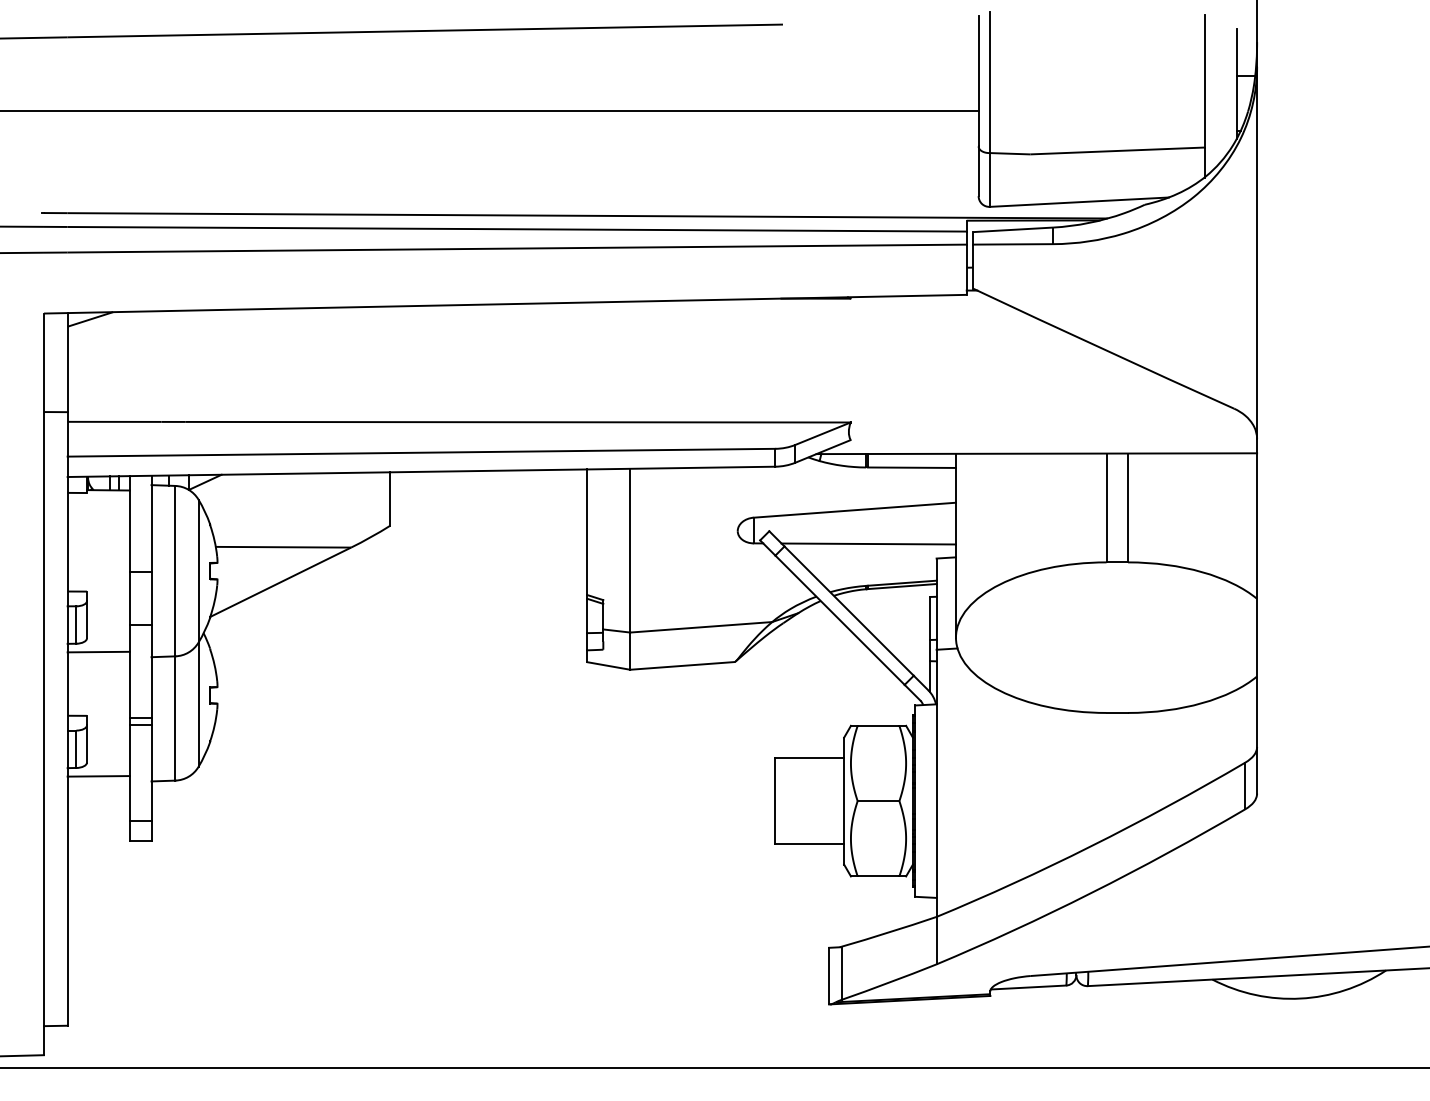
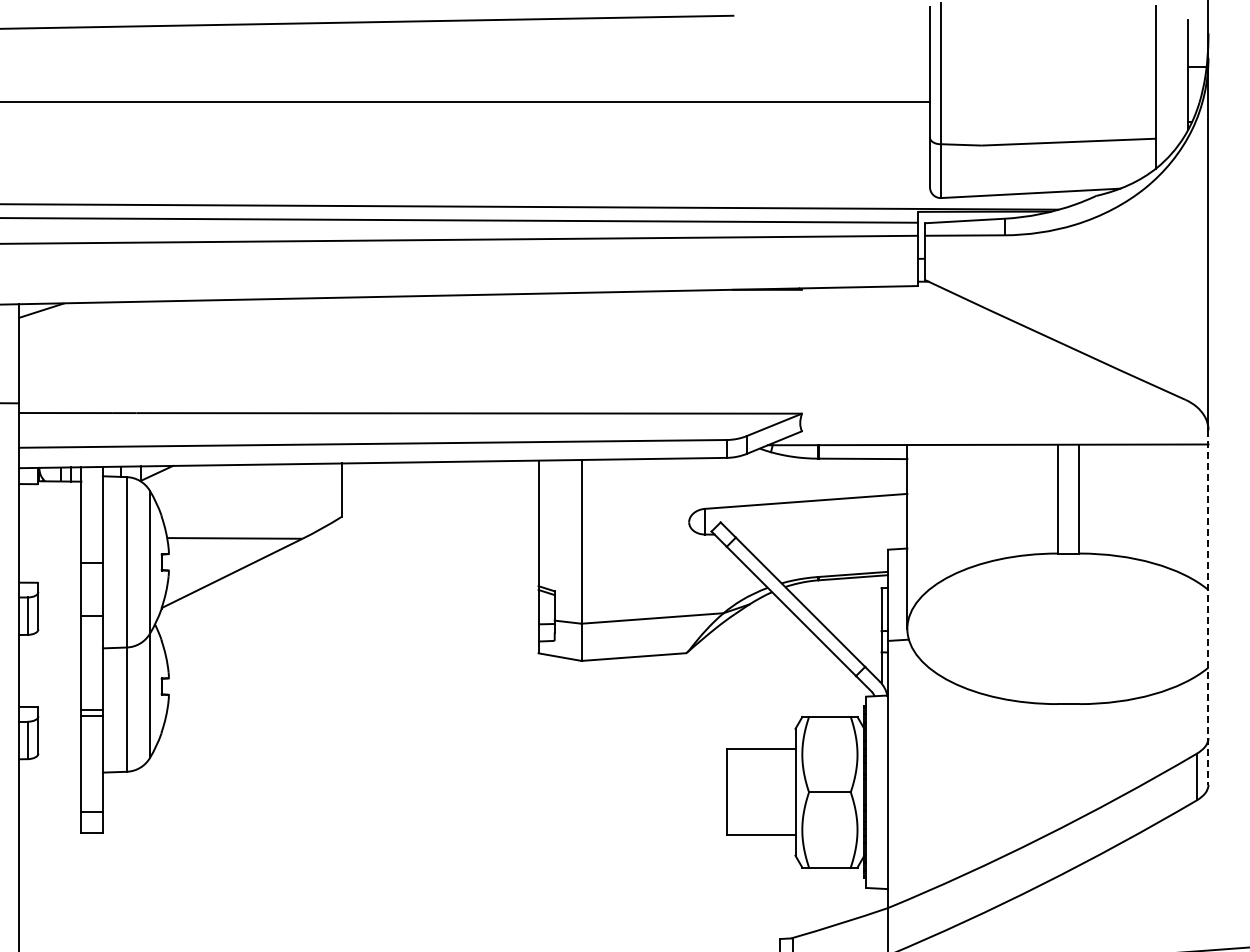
line: (868, 543) -> (819, 534), removed
line: (1257, 616) -> (1208, 607), solid -> dashed
line: (98, 651) -> (49, 642), removed
line: (98, 776) -> (49, 767), removed

